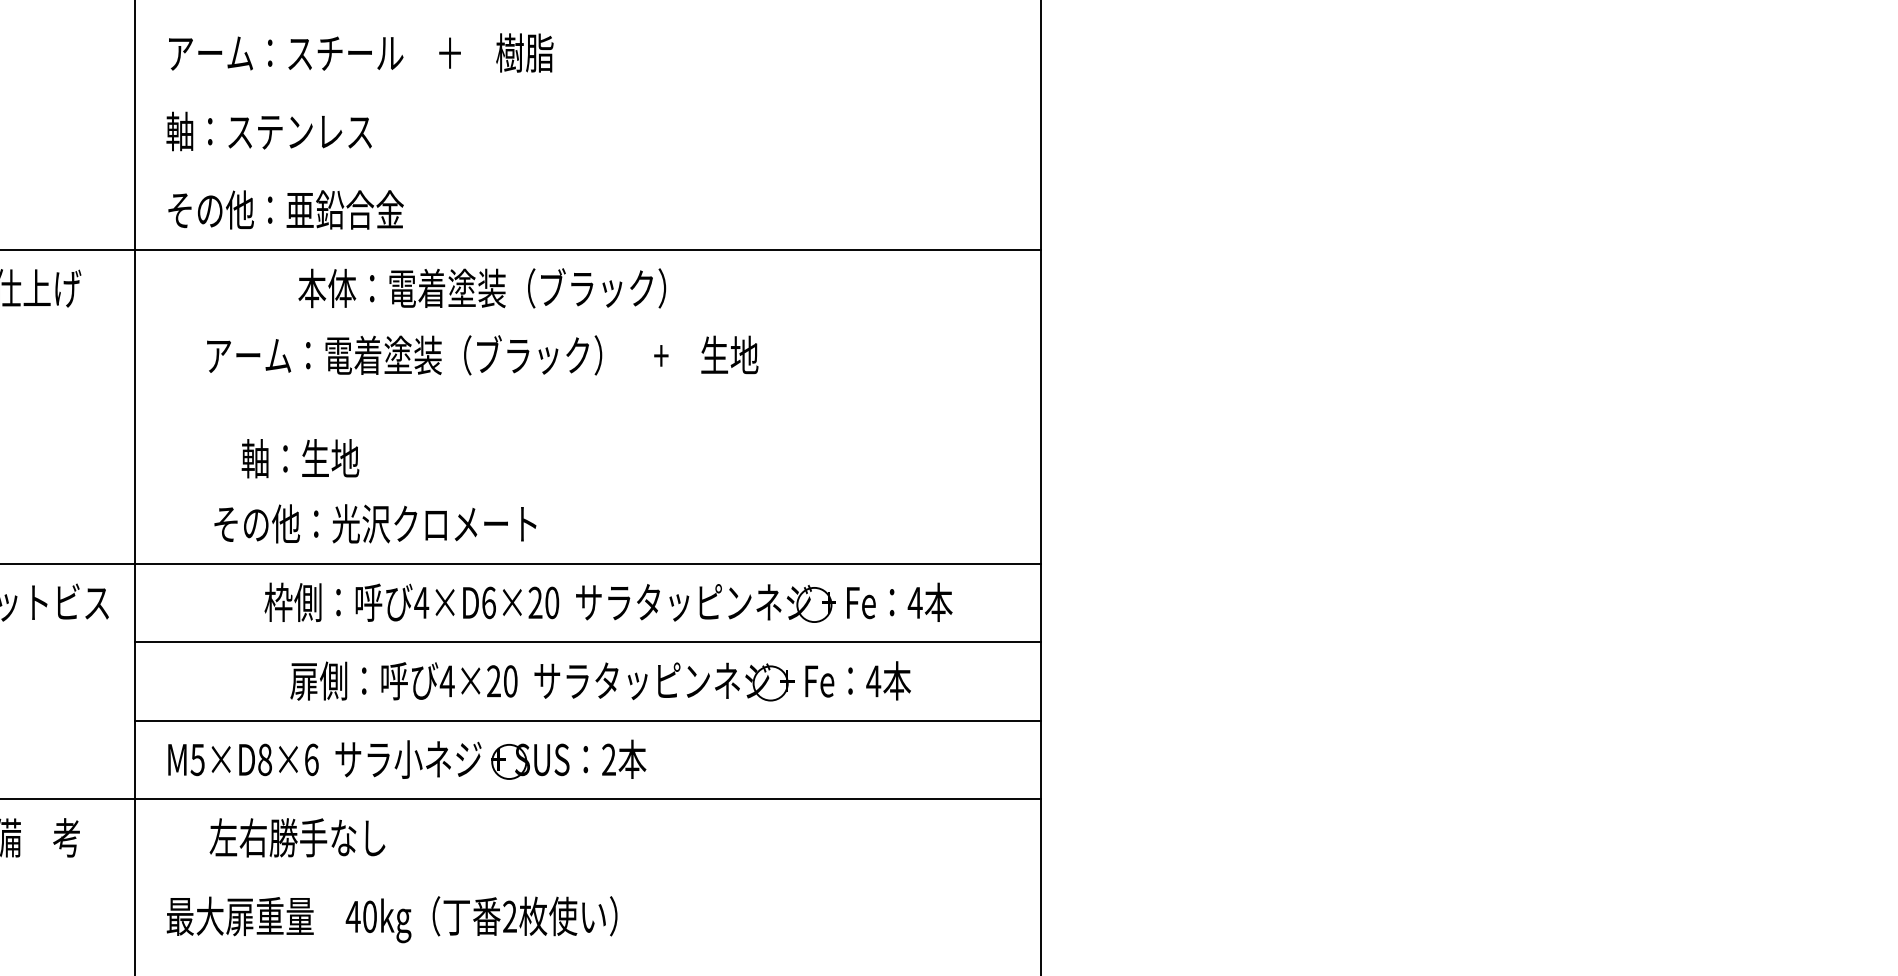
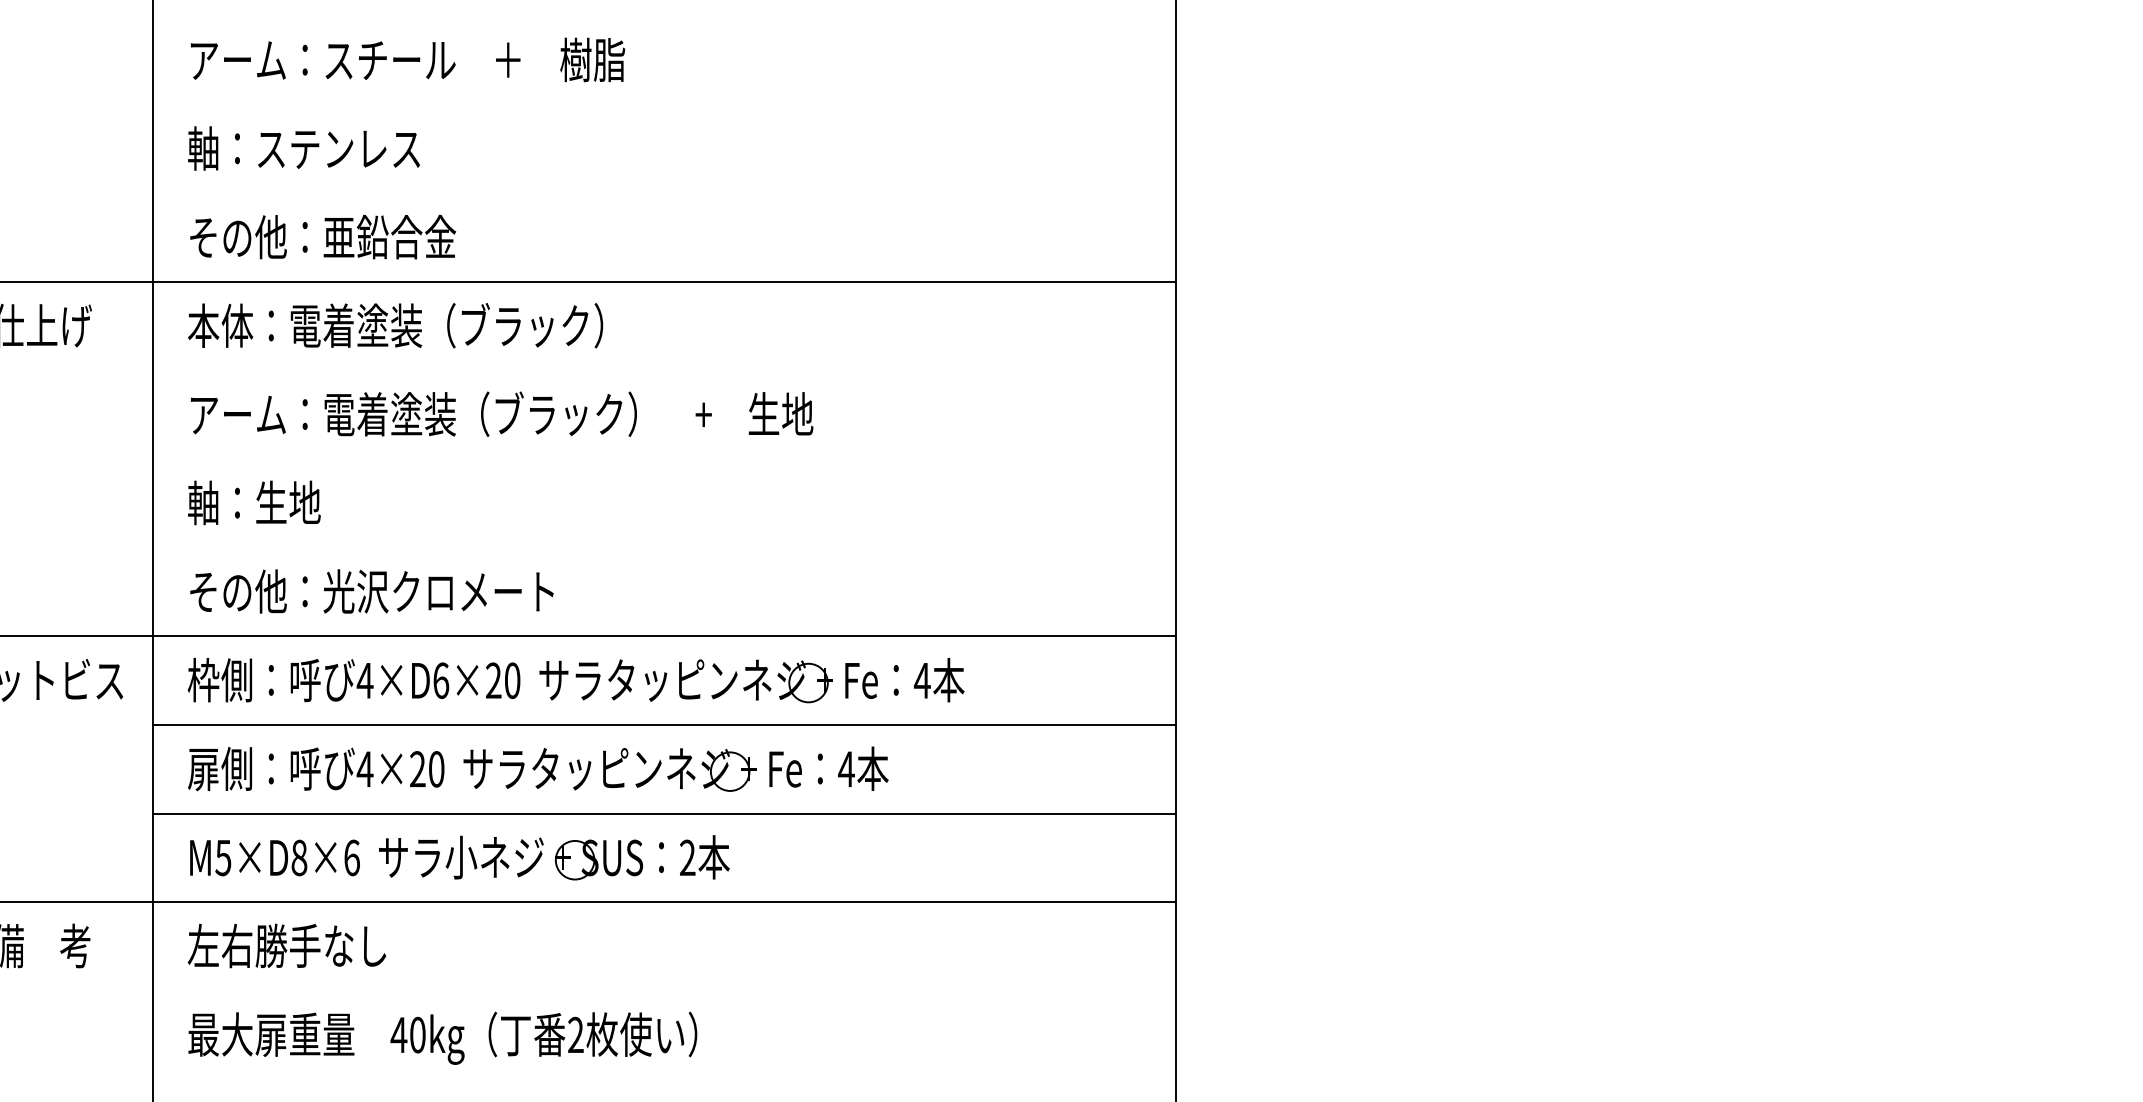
text: (482, 288) -> (395, 325), moved
text: (483, 354) -> (502, 413), moved
text: (300, 458) -> (254, 502), moved
text: (375, 523) -> (371, 591), moved
part: (607, 602) -> (575, 680), moved
part: (600, 680) -> (538, 768), moved
text: (297, 837) -> (286, 945), moved

